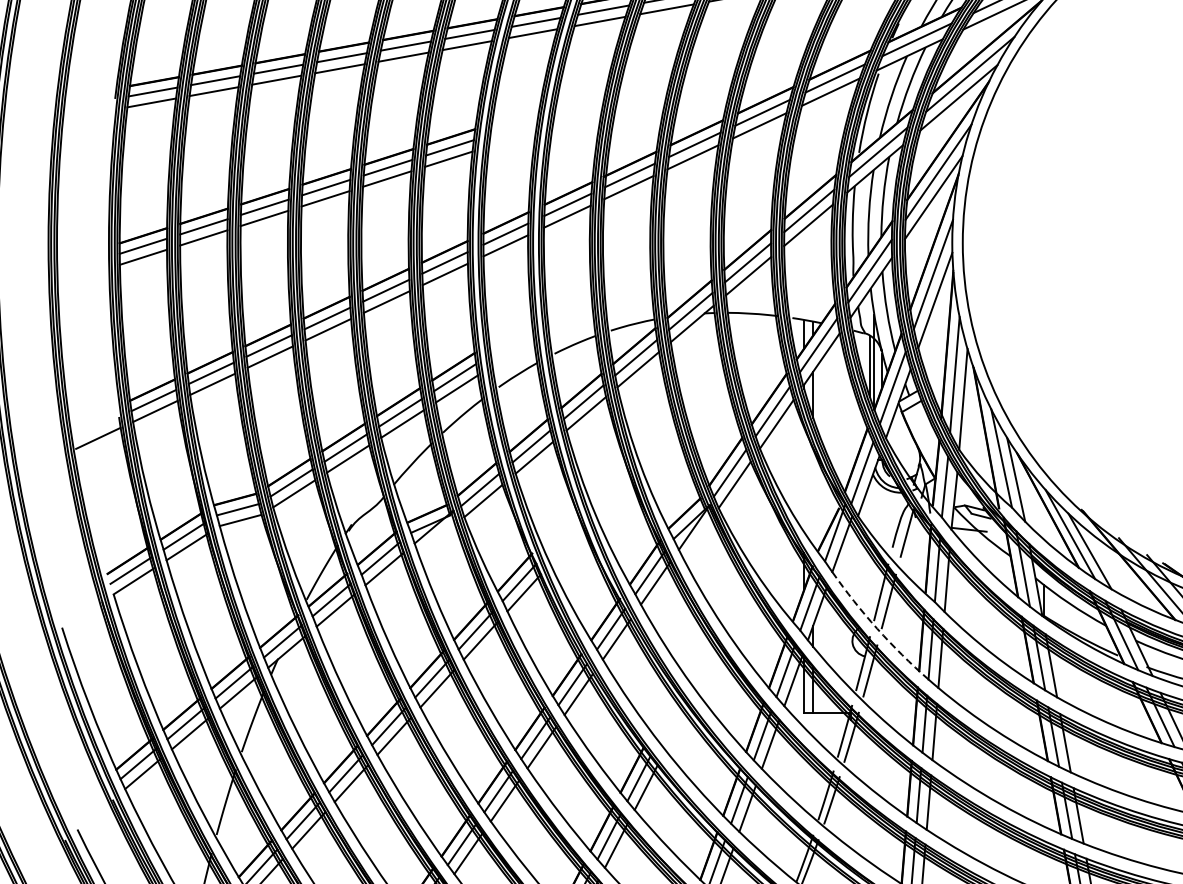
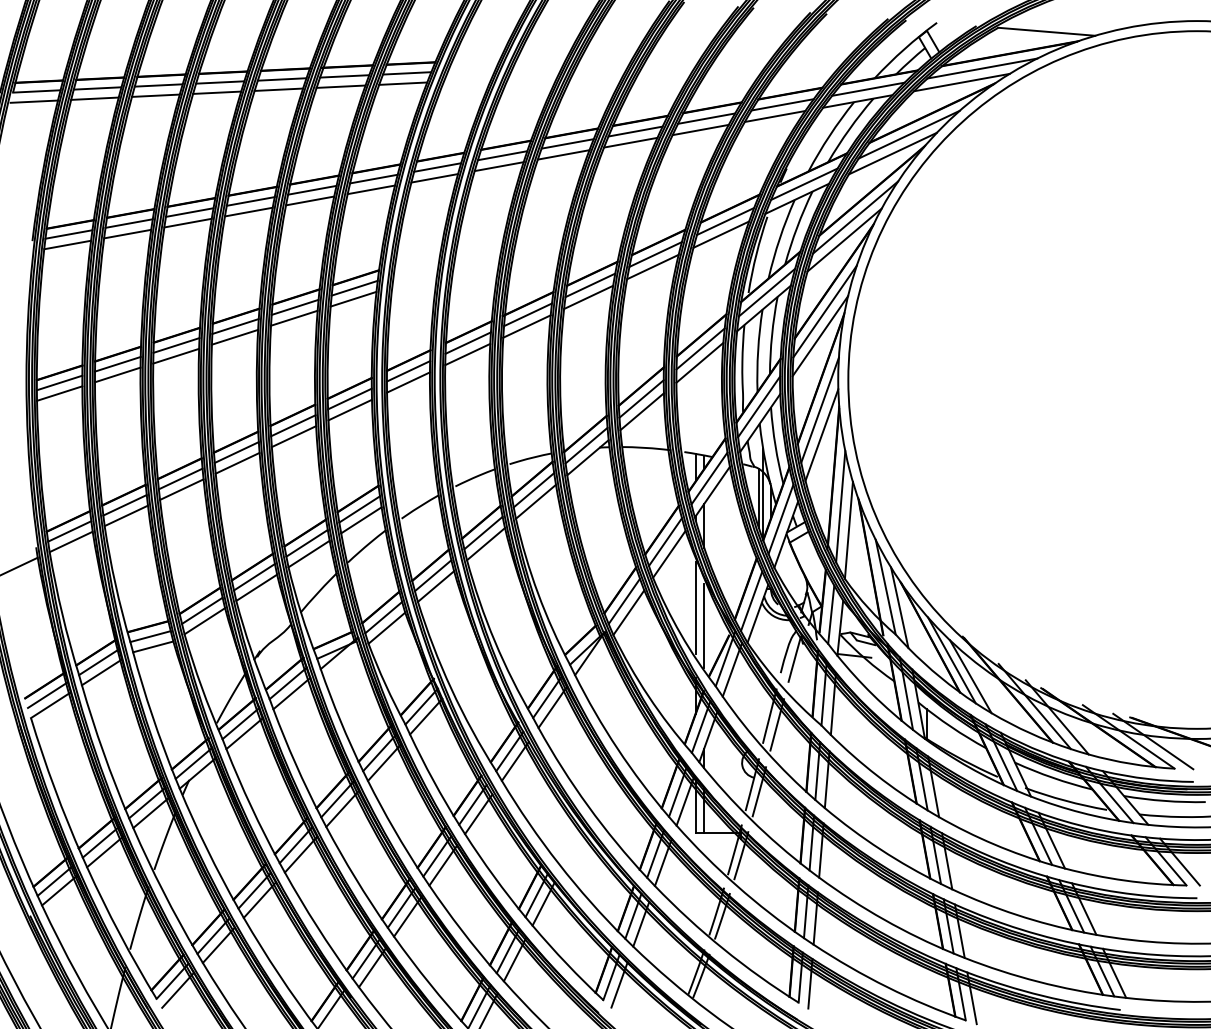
line: (804, 479) -> (695, 607), added
line: (813, 498) -> (704, 625), added
arc: (877, 629) -> (766, 751), dashed -> solid

